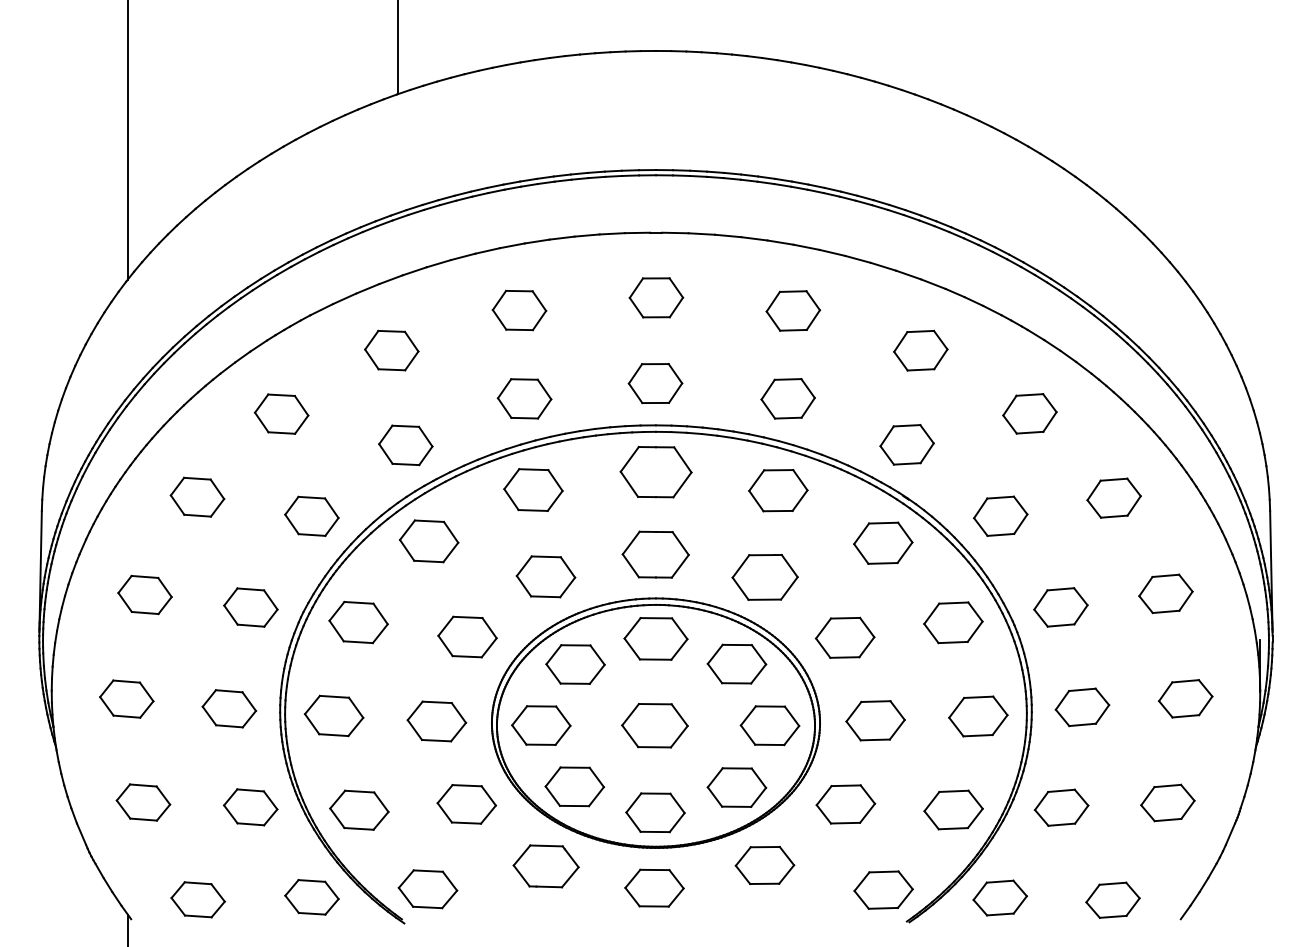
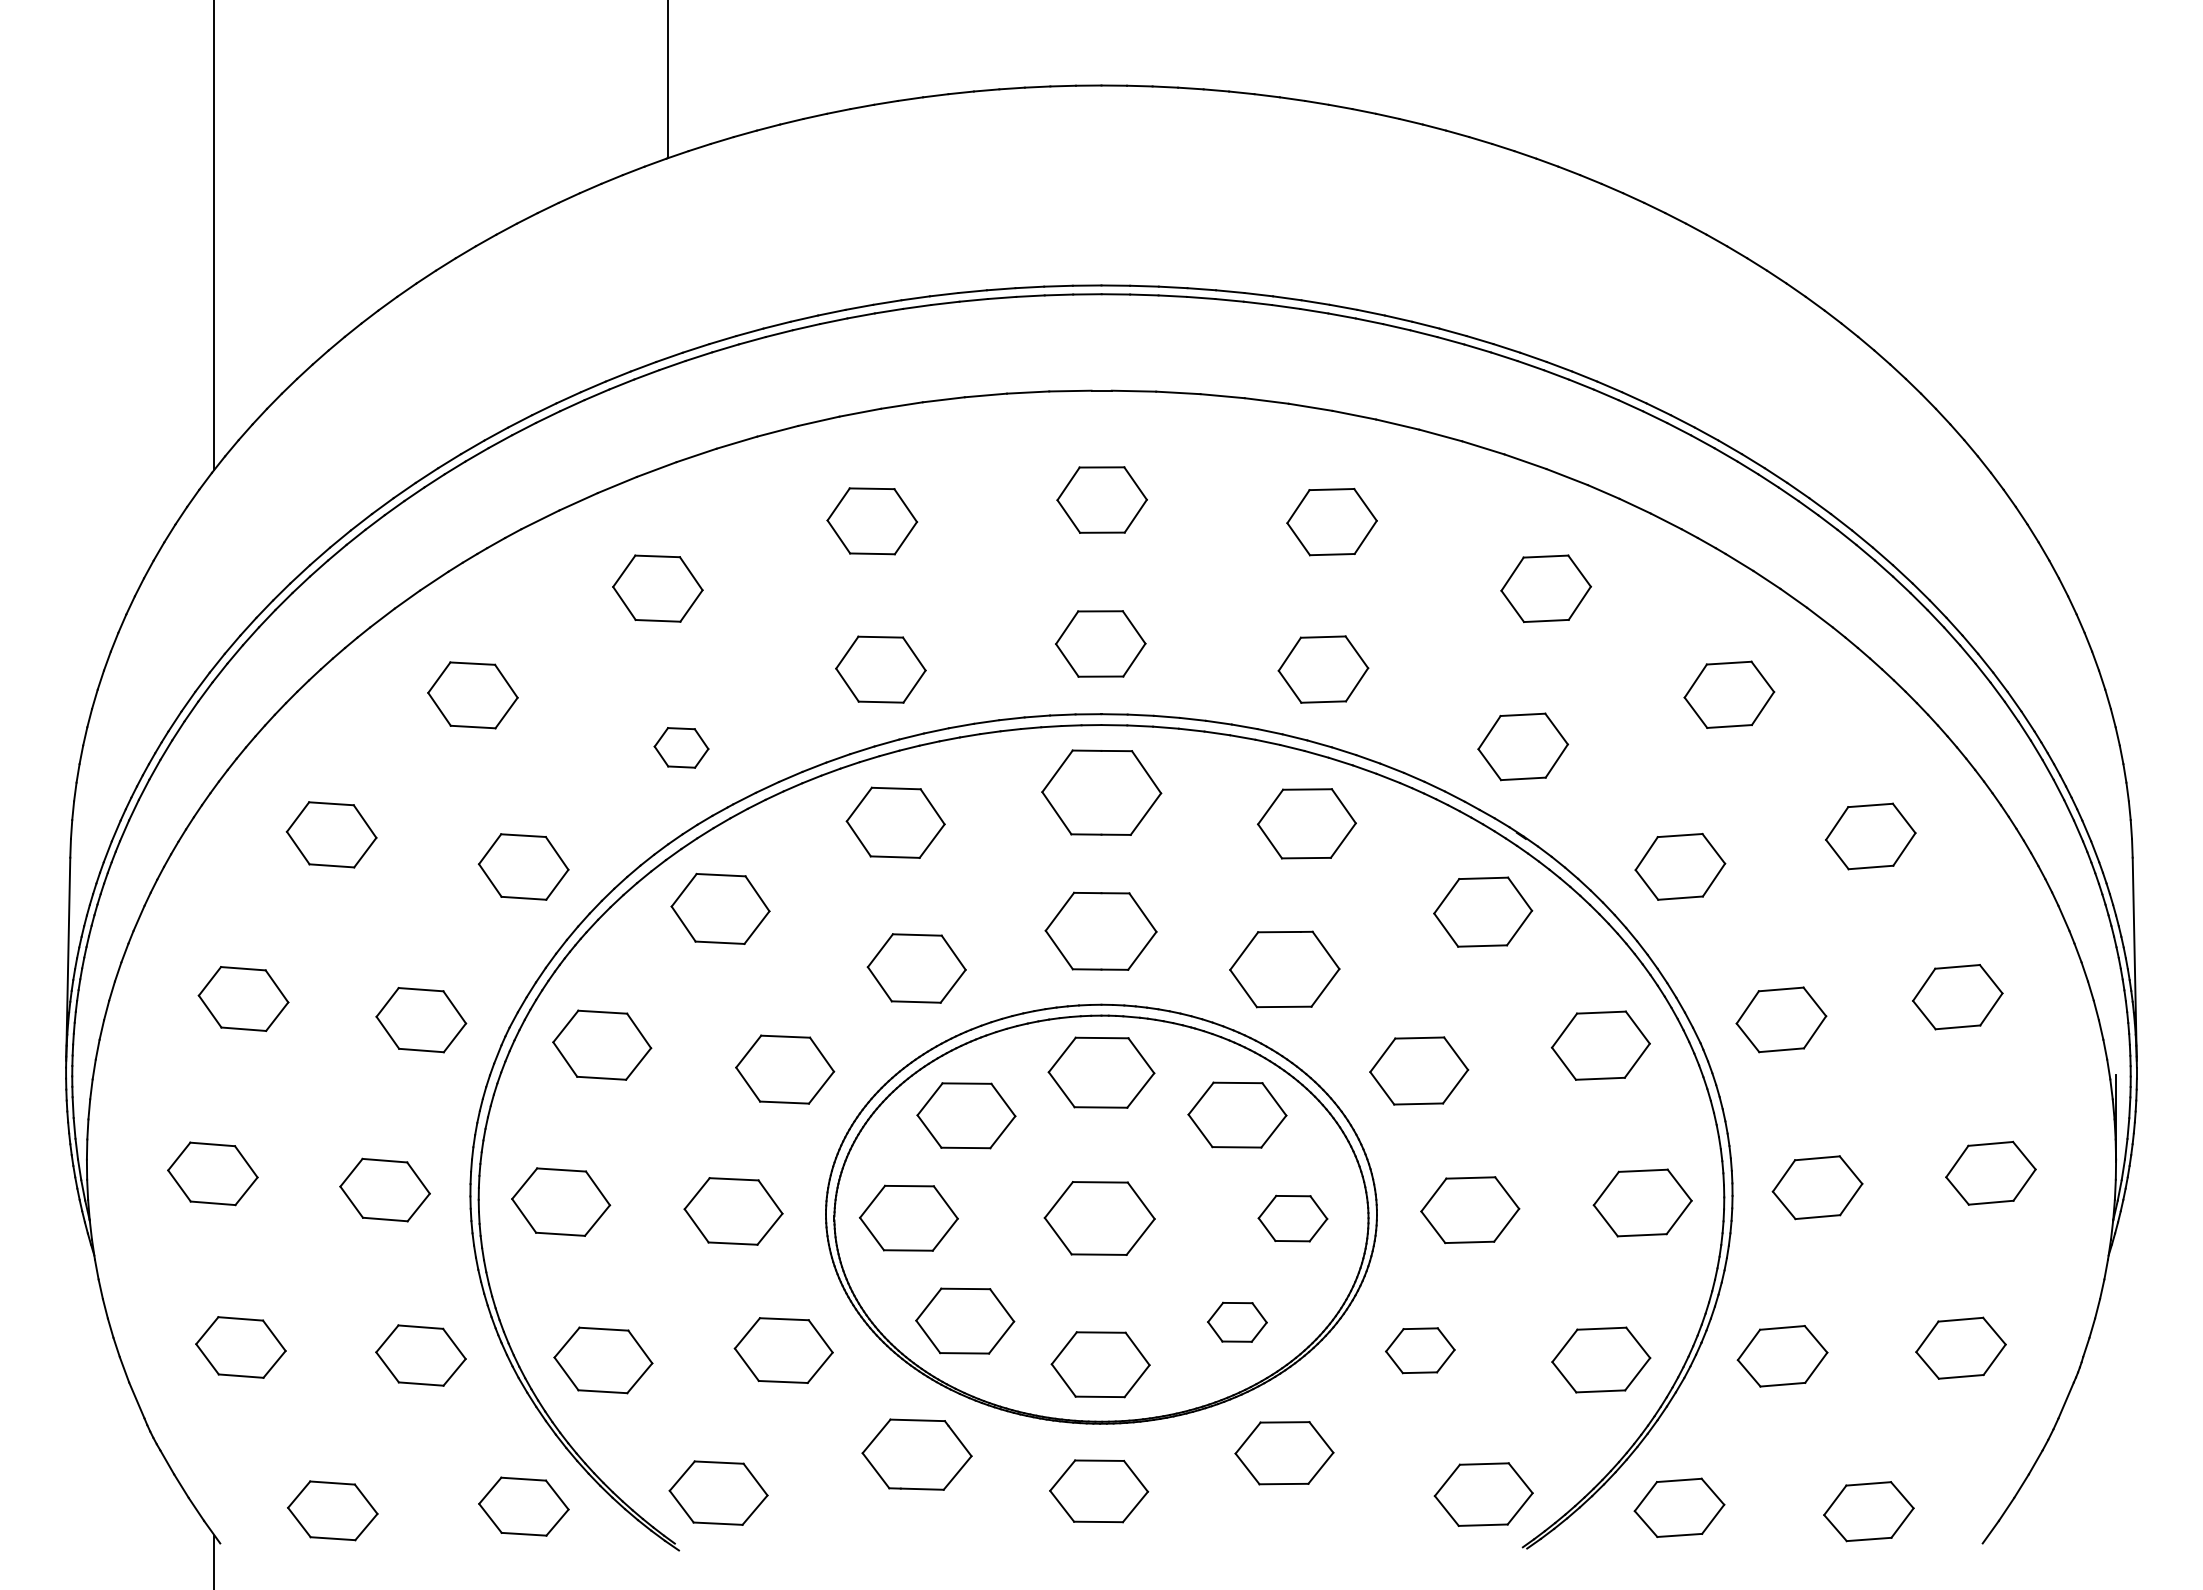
part: (405, 445) -> (680, 747), size x0.6
part: (769, 725) -> (1292, 1218), size x0.7
part: (736, 787) -> (1236, 1322), size x0.6
part: (845, 804) -> (1419, 1350), size x0.7

